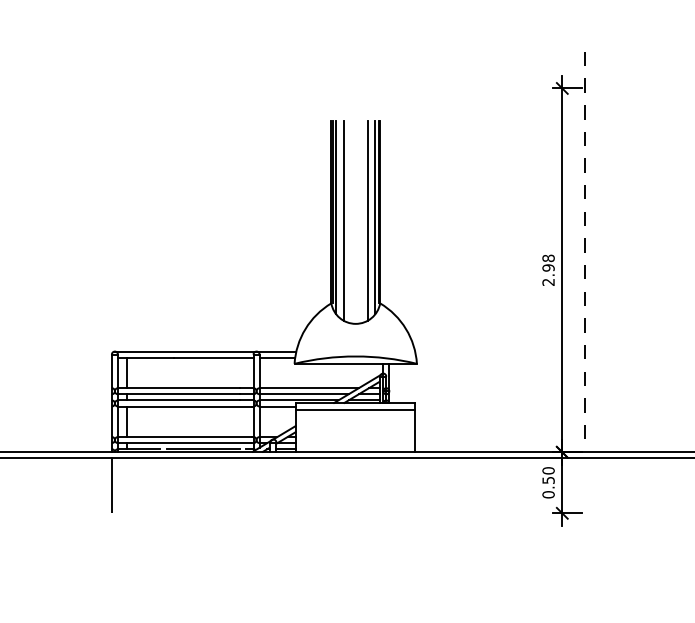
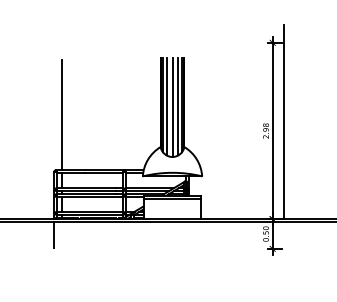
line: (355, 221) -> (172, 107), added
line: (126, 238) -> (61, 115), added
line: (584, 252) -> (283, 122), dashed -> solid

